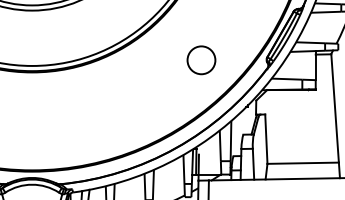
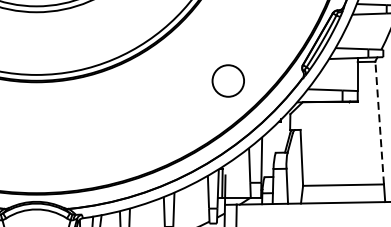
circle: (201, 60) -> (228, 81), moved
line: (335, 107) -> (380, 121), solid -> dashed

